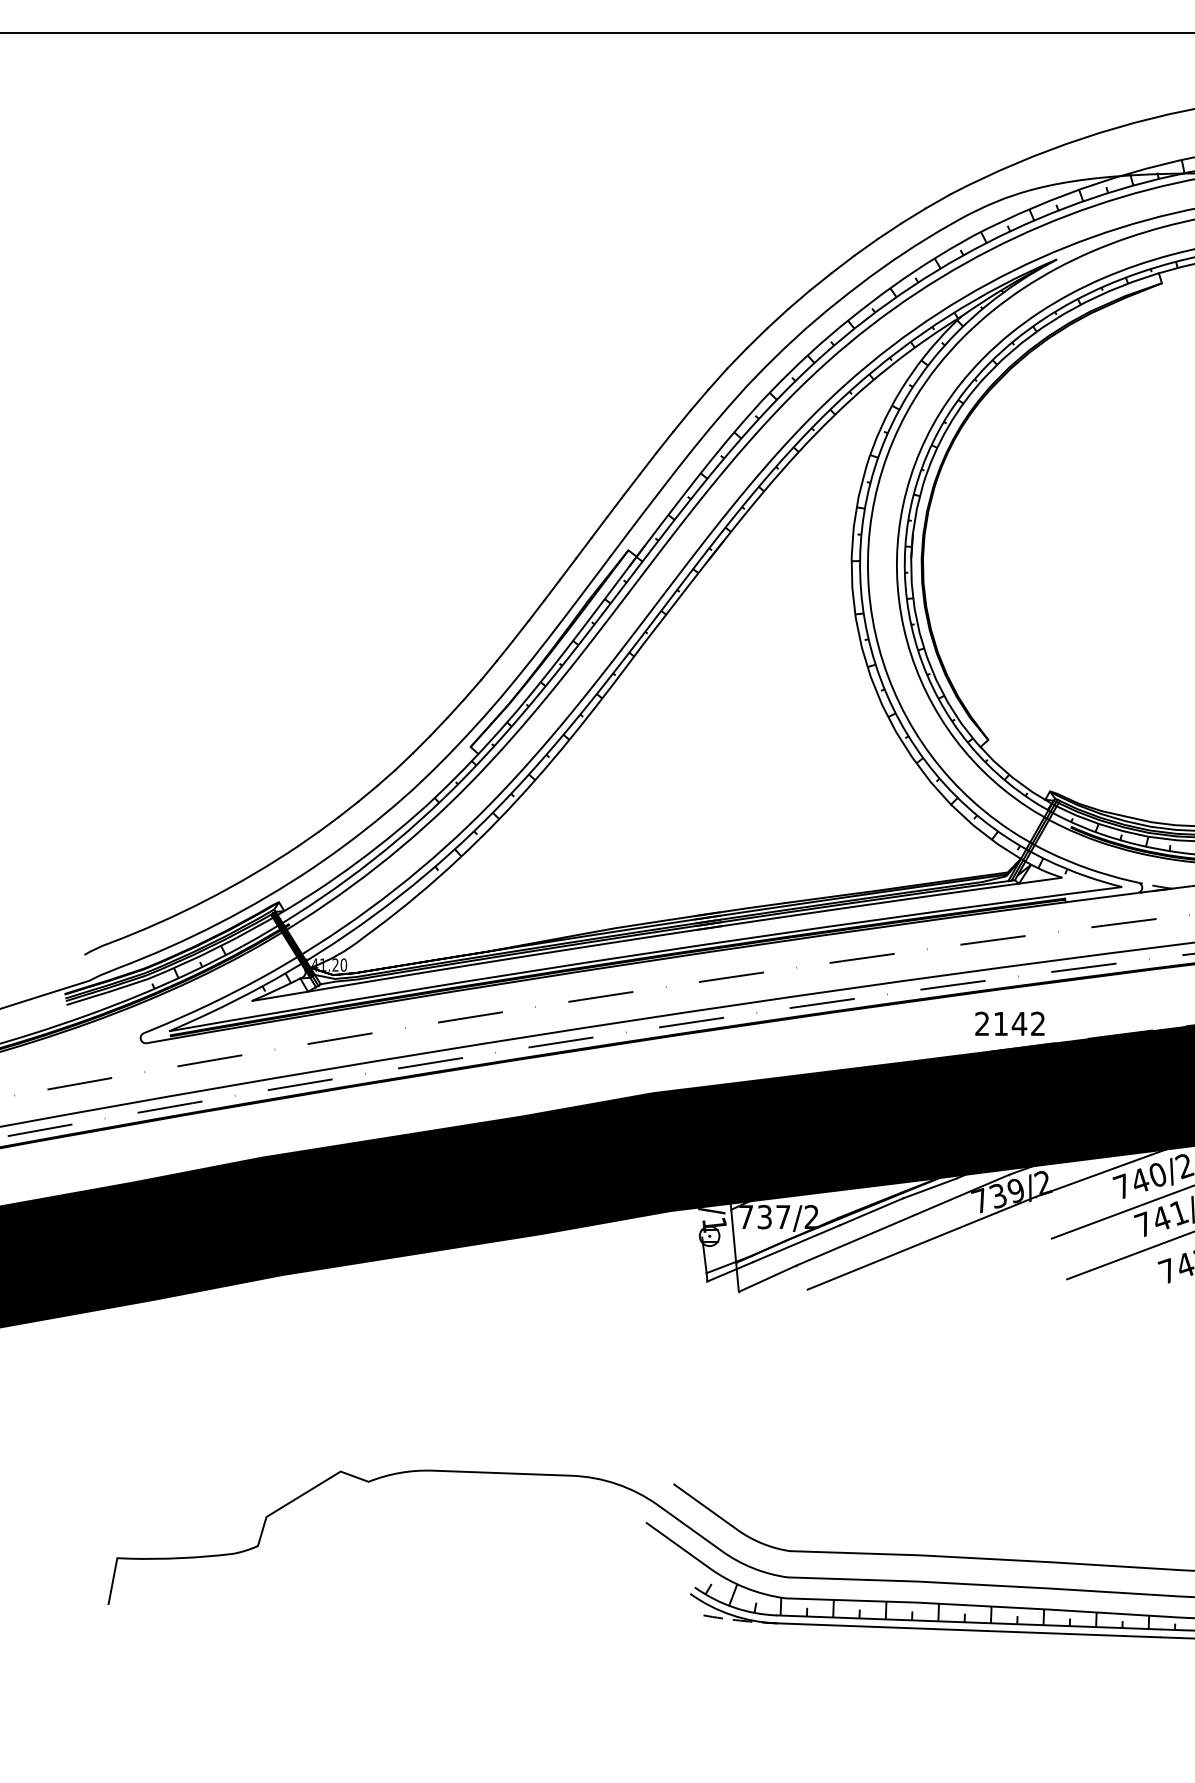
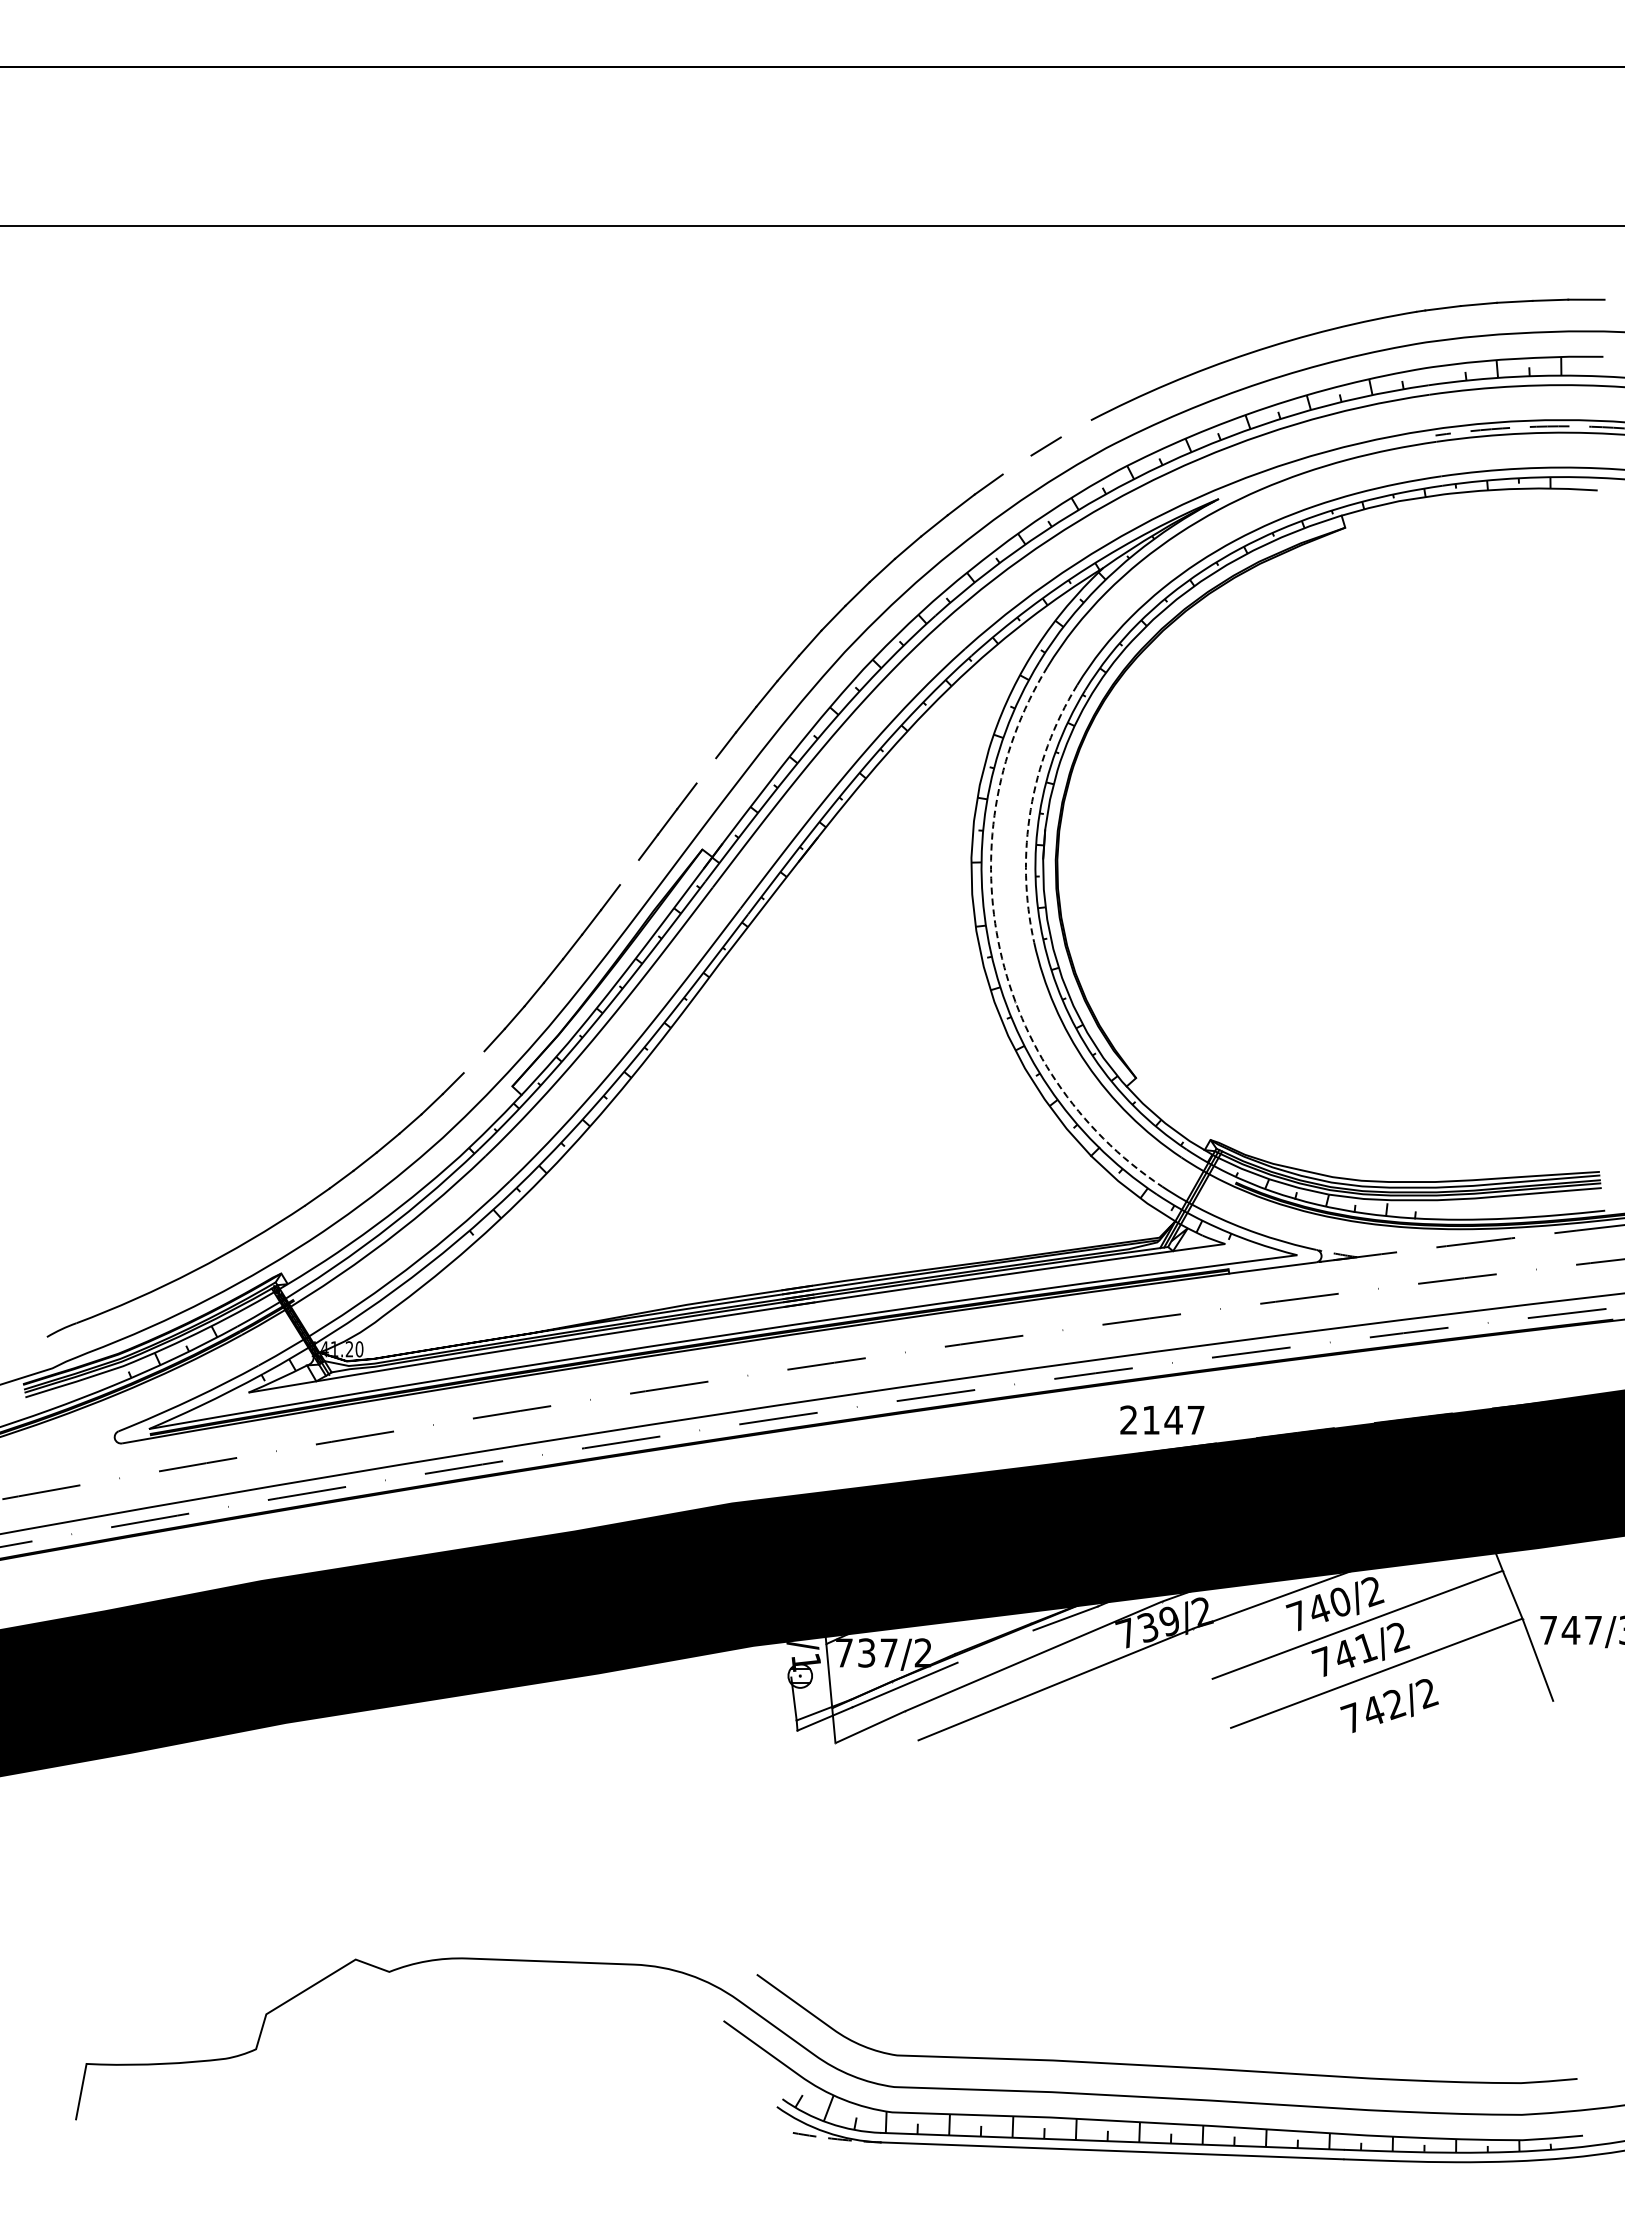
line: (938, 200) -> (1075, 428), removed
line: (889, 230) -> (1016, 464), removed
line: (631, 484) -> (706, 770), removed
arc: (900, 517) -> (1030, 809), solid -> dashed
line: (567, 569) -> (629, 872), removed
arc: (875, 633) -> (1000, 949), solid -> dashed
line: (438, 727) -> (473, 1062), removed
text: (1037, 1023) -> (1195, 1419), 2142 -> 2147
line: (871, 1211) -> (995, 1646), removed

